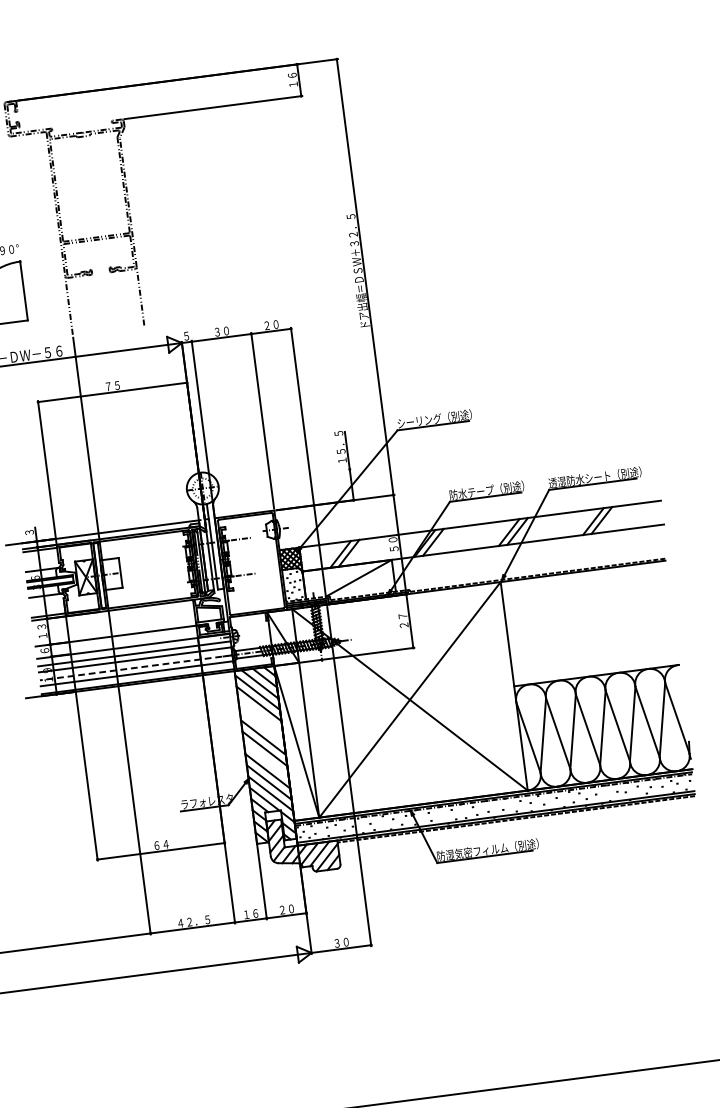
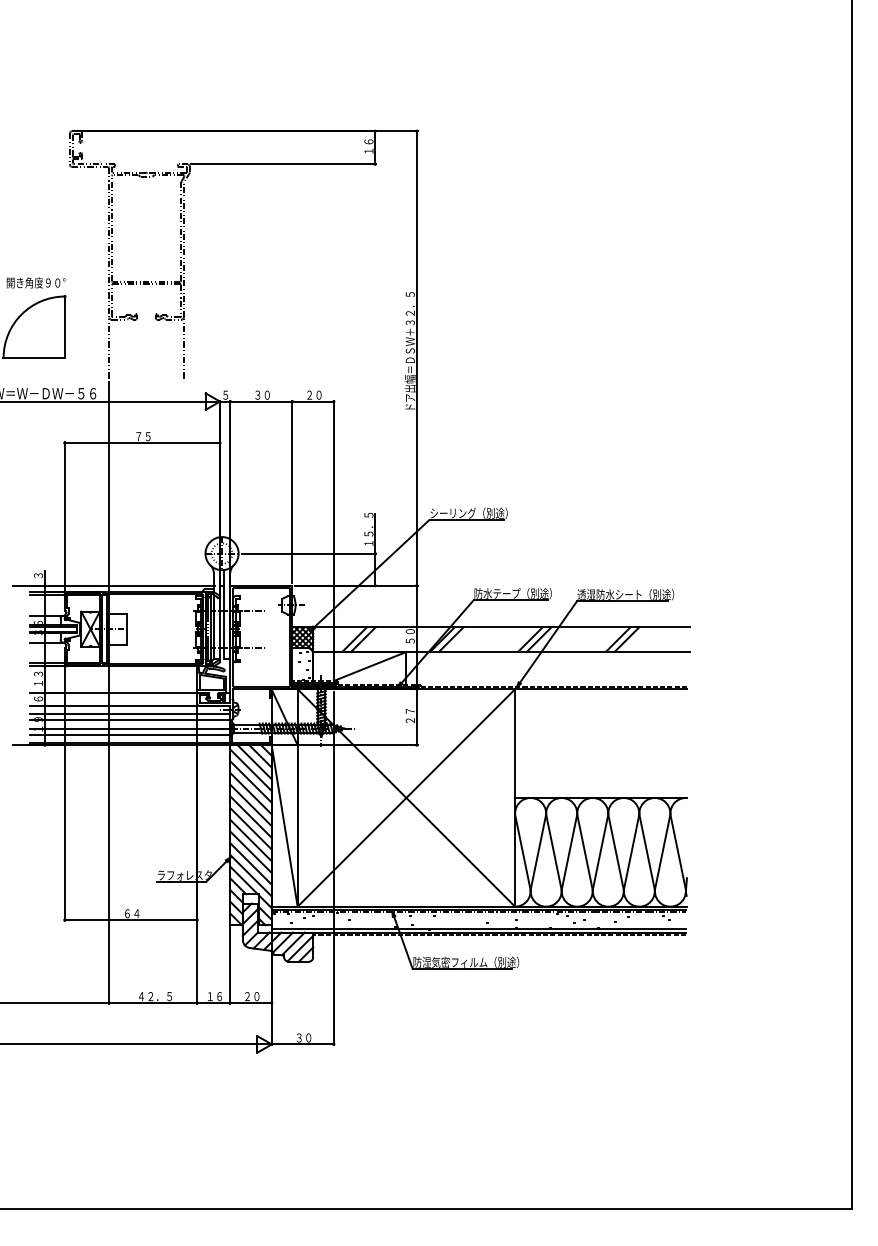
line: (285, 477) -> (308, 553), added
line: (135, 667) -> (129, 728), dashed -> solid
line: (259, 715) -> (250, 793), added
line: (261, 726) -> (250, 805), added
line: (265, 760) -> (250, 840), added

